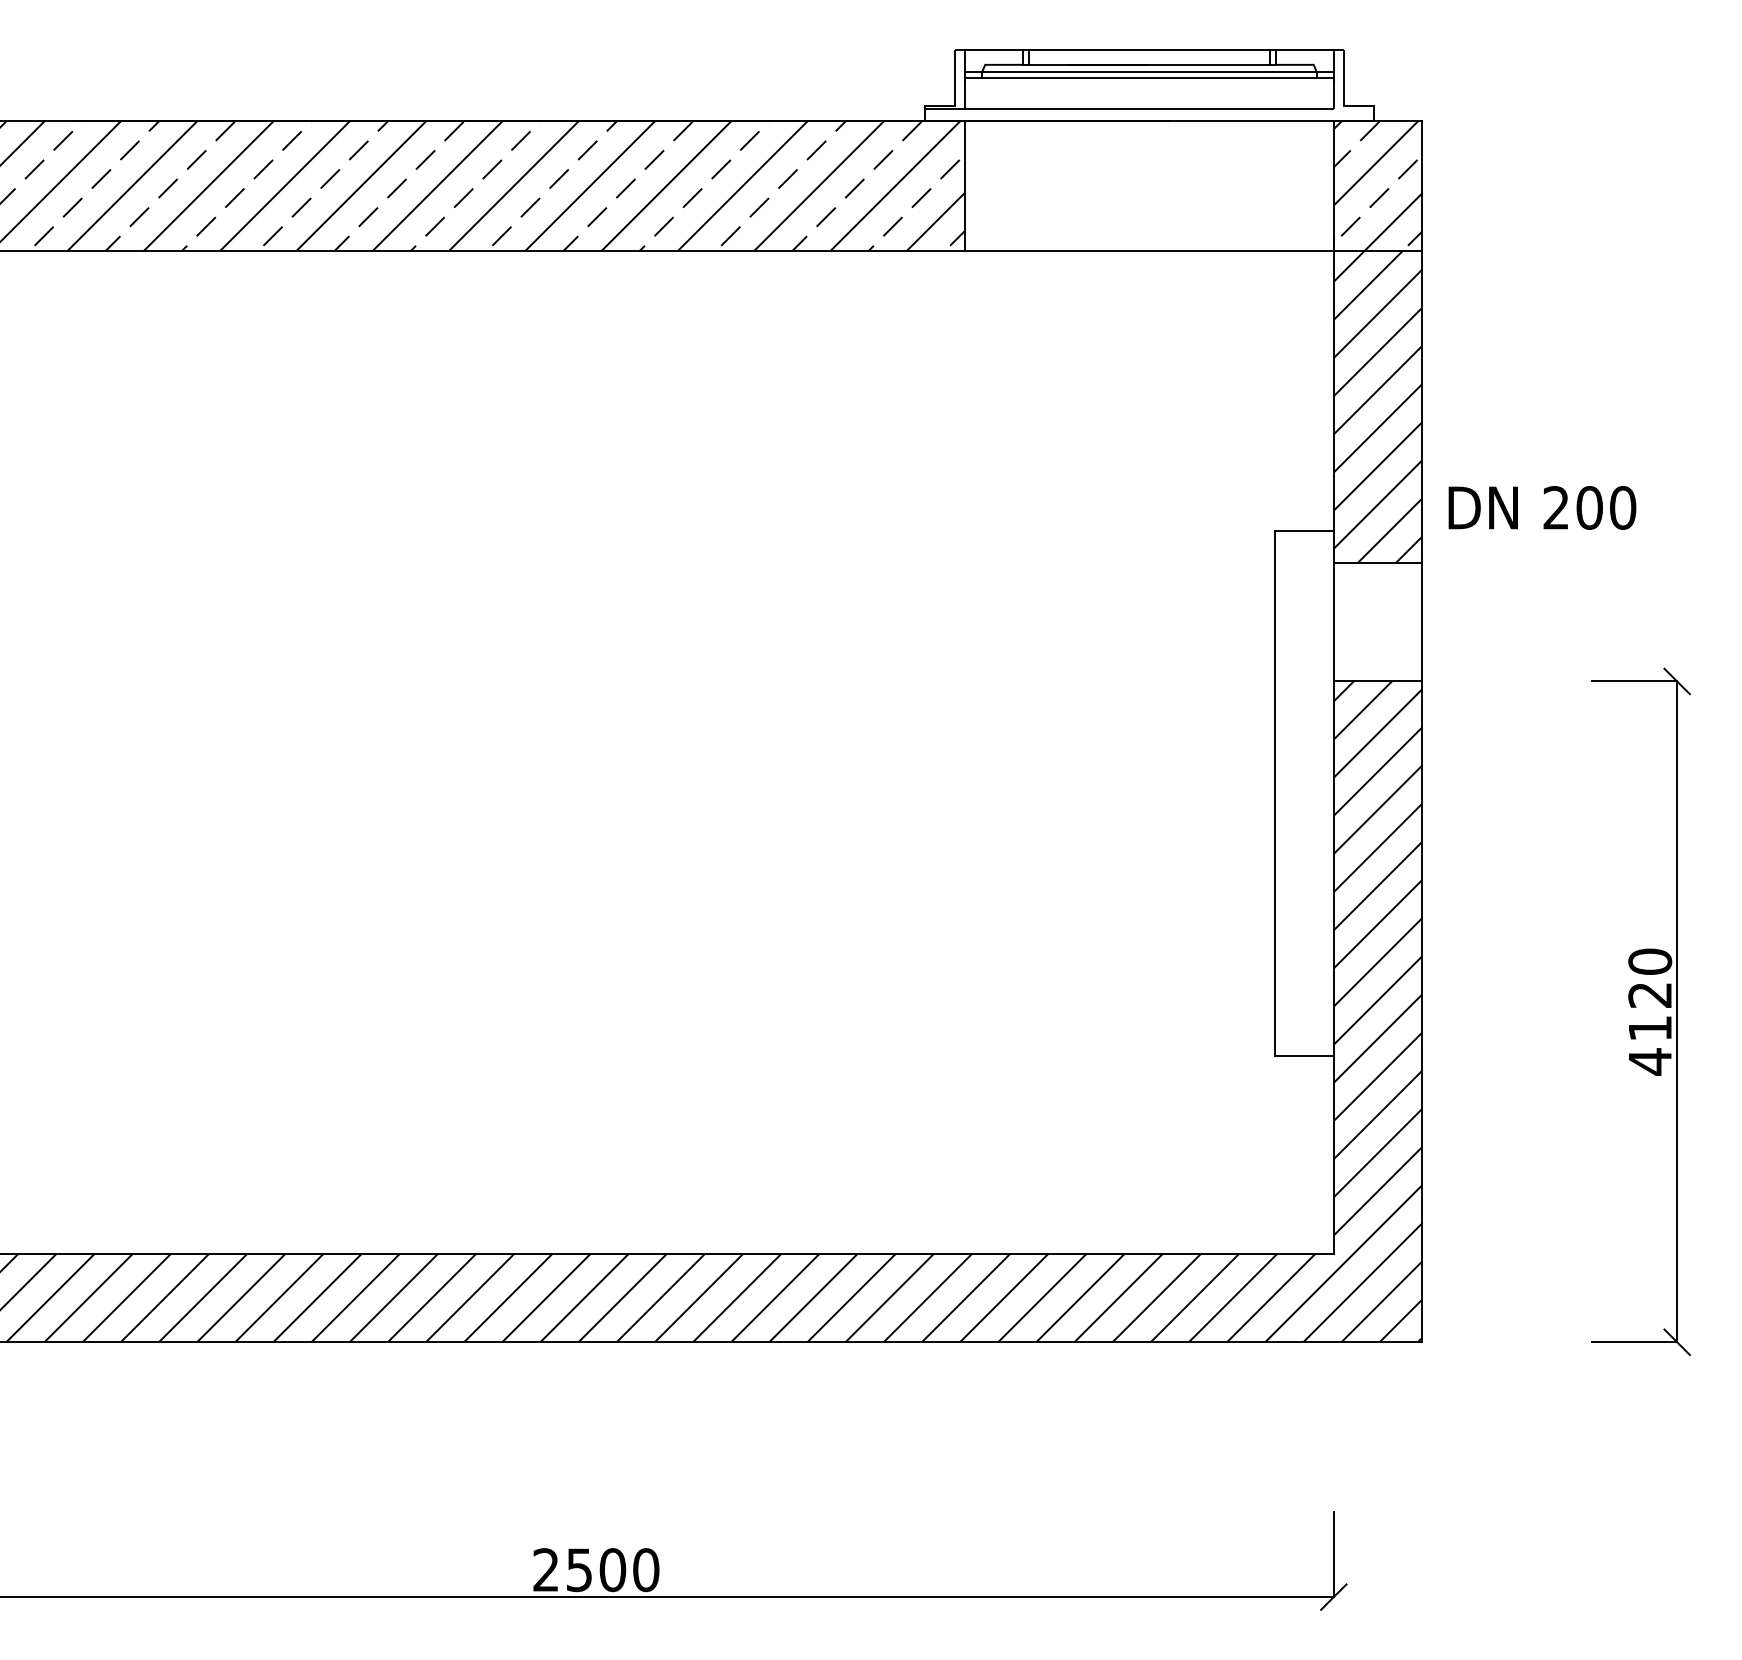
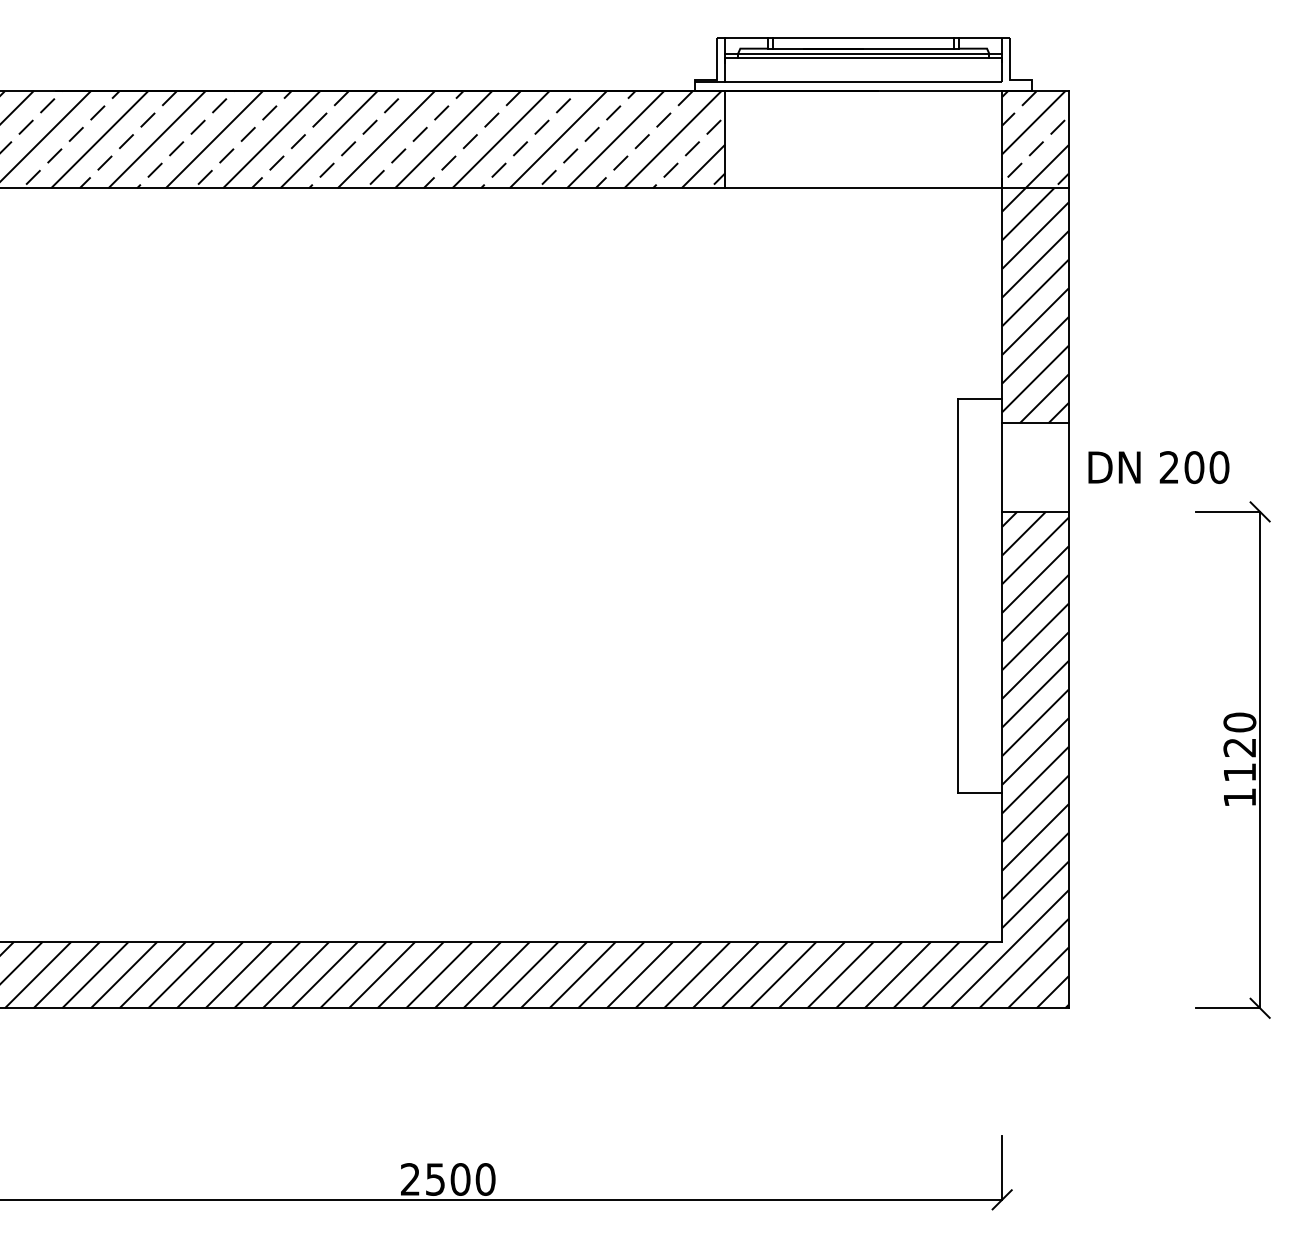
text: (1541, 507) -> (1158, 467), moved
text: (1649, 1061) -> (1239, 797), 4120 -> 1120

